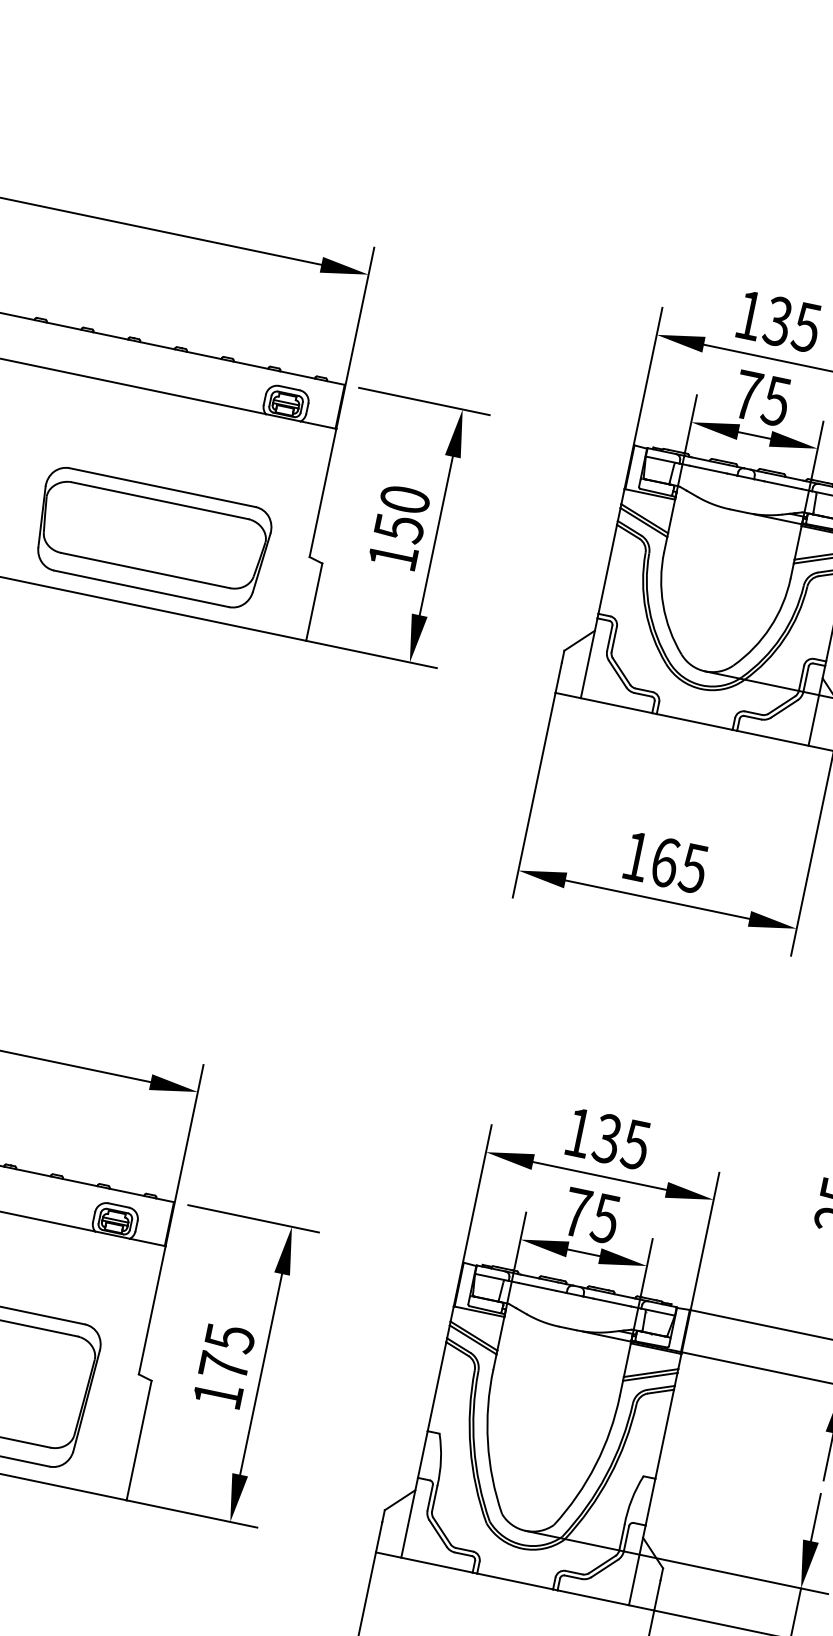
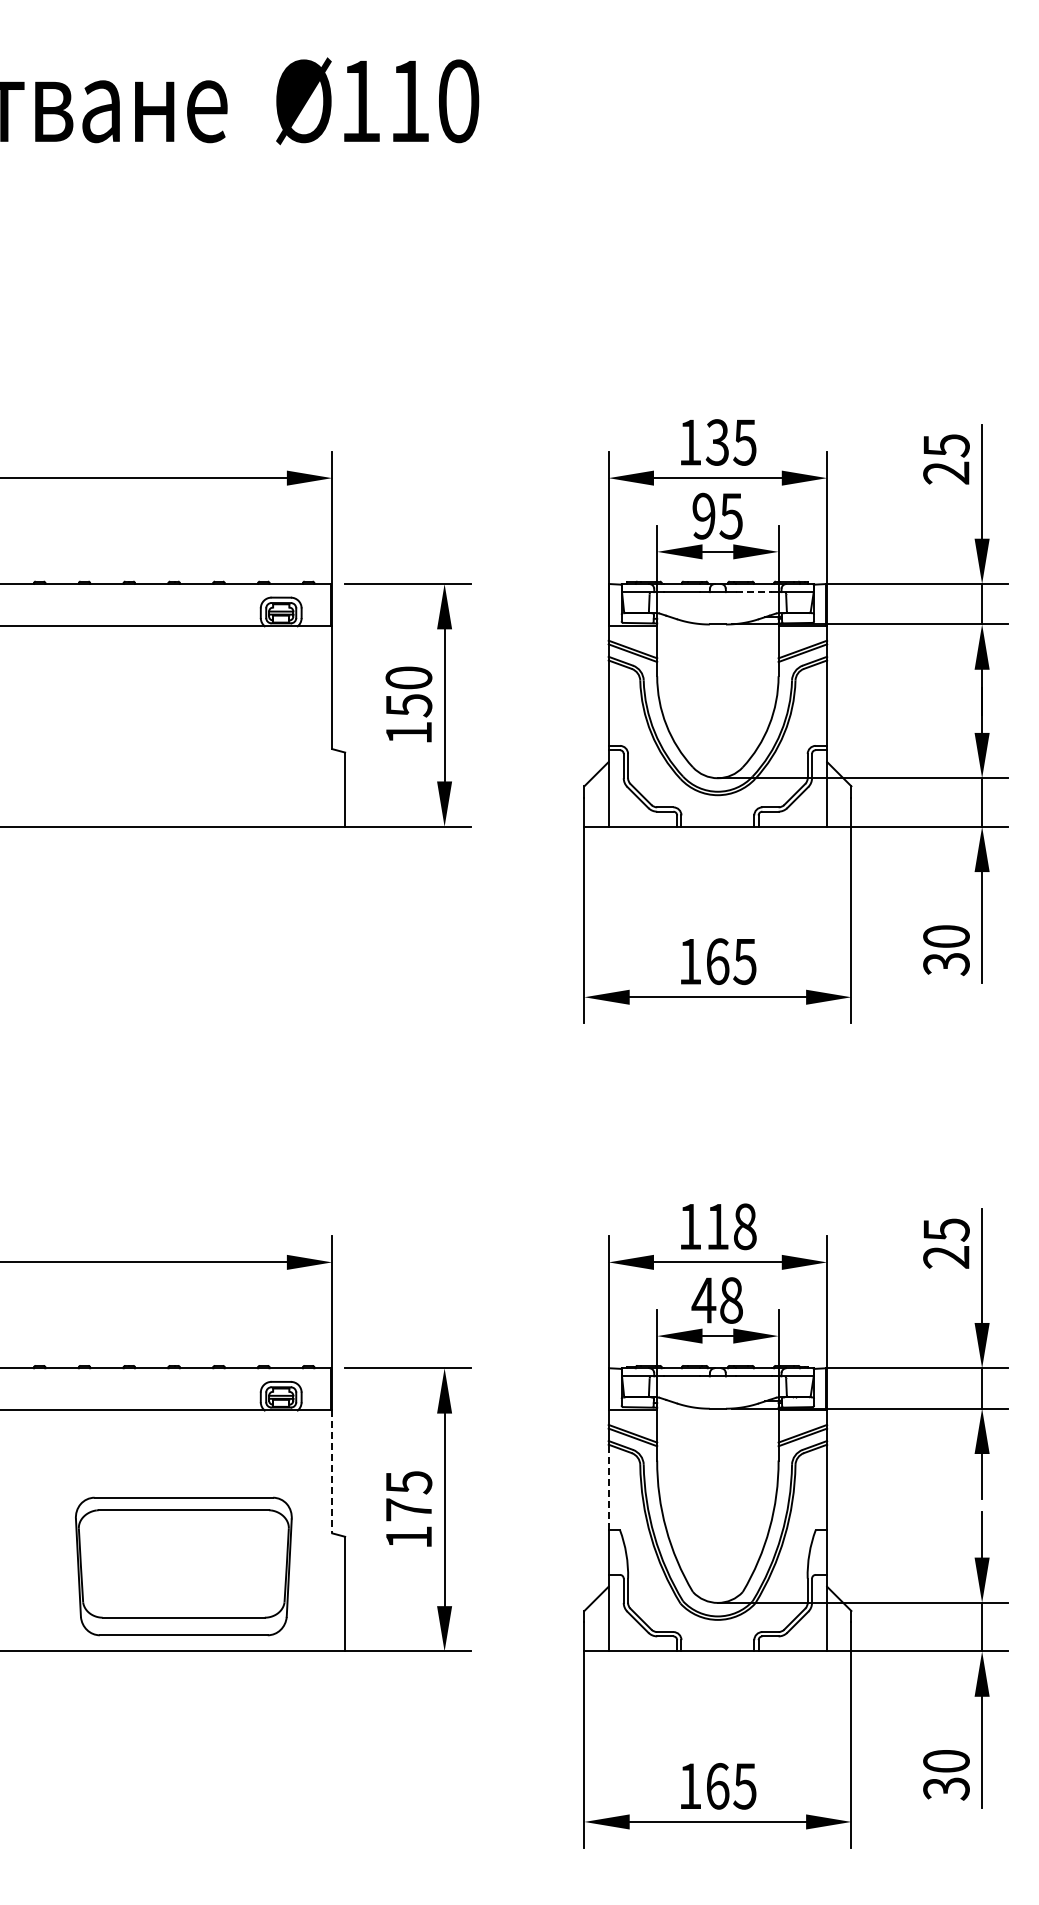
text: (747, 394) -> (703, 515), 75 -> 95
line: (783, 485) -> (754, 592), solid -> dashed
part: (151, 537) -> (183, 761), removed
text: (620, 1141) -> (730, 1226), 135 -> 118
text: (590, 1215) -> (716, 1300), 75 -> 48
line: (152, 1311) -> (332, 1472), solid -> dashed
line: (436, 1386) -> (608, 1487), solid -> dashed

